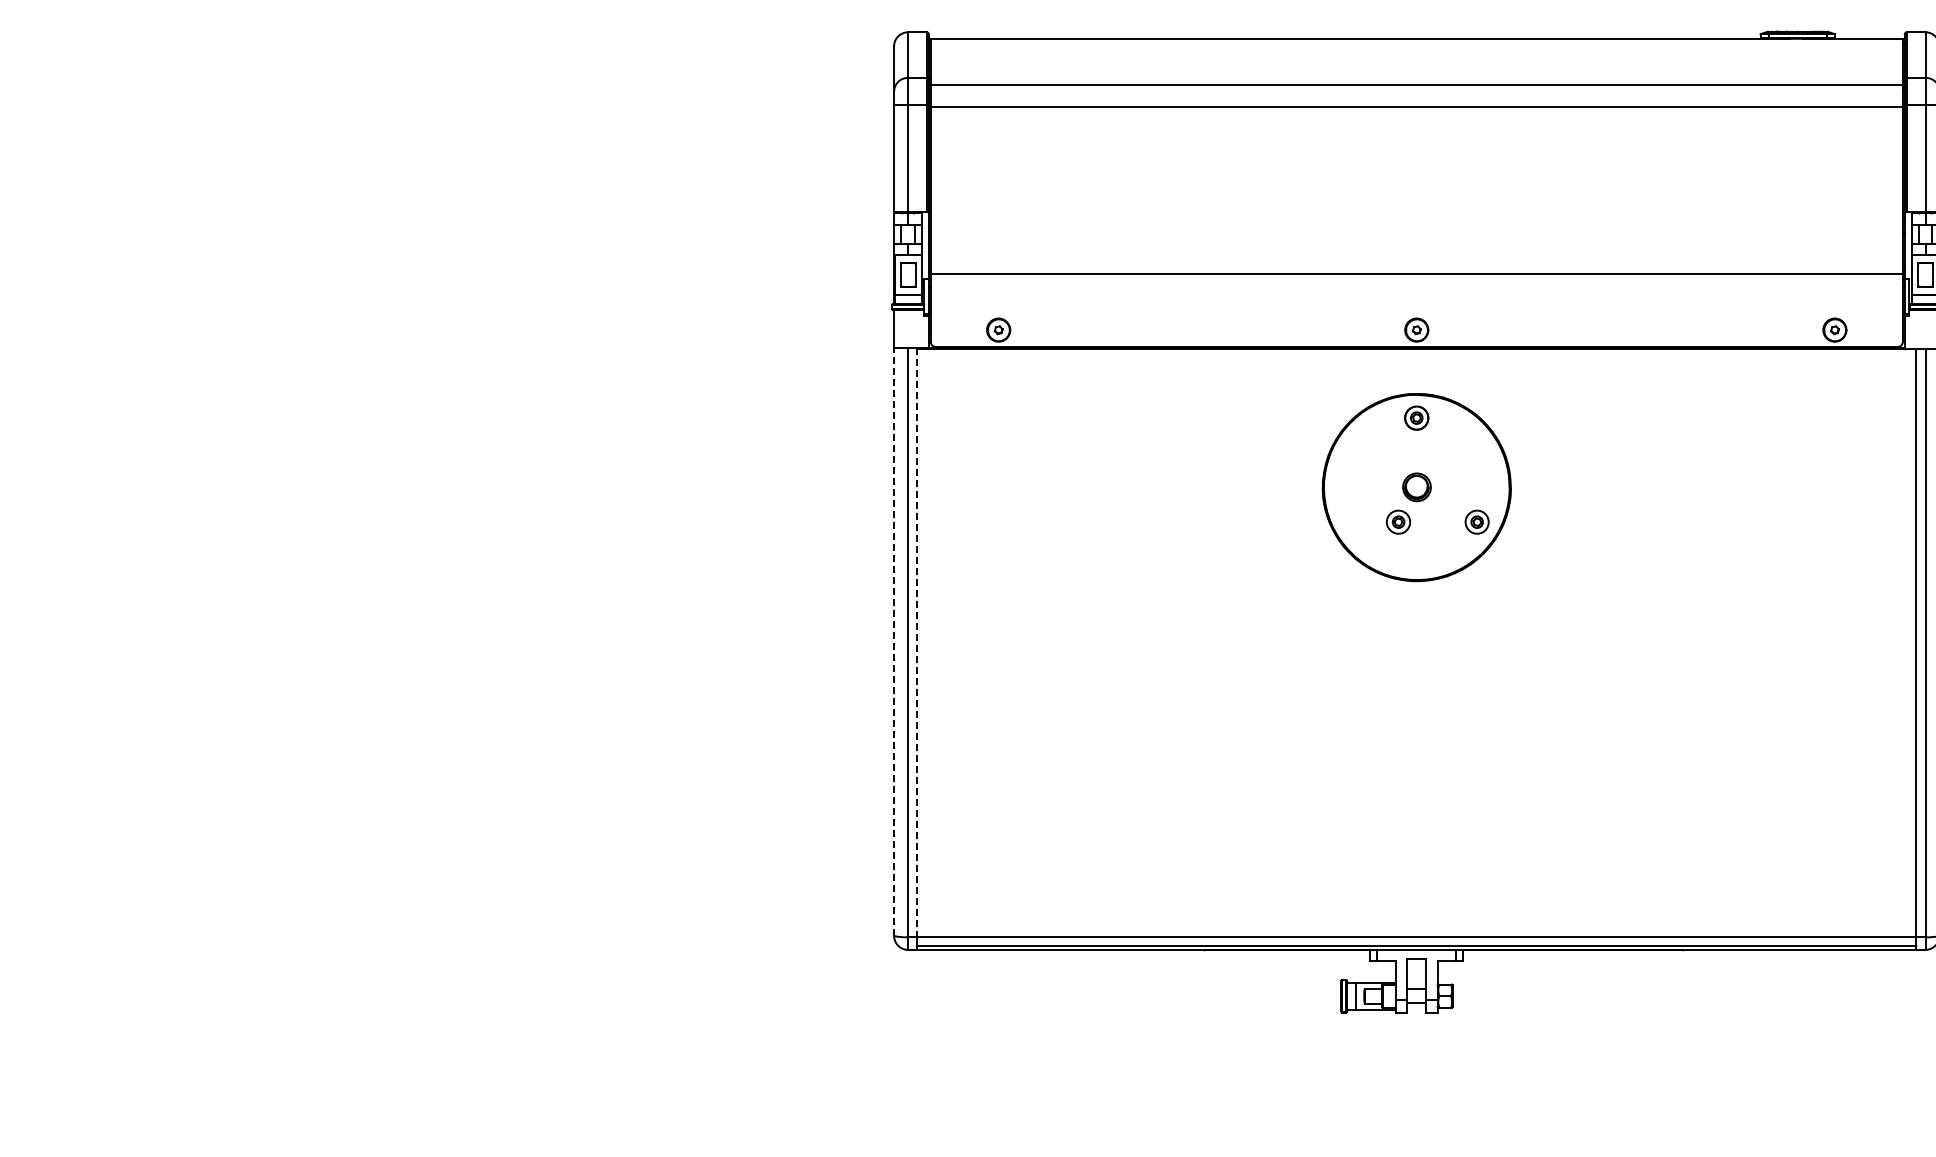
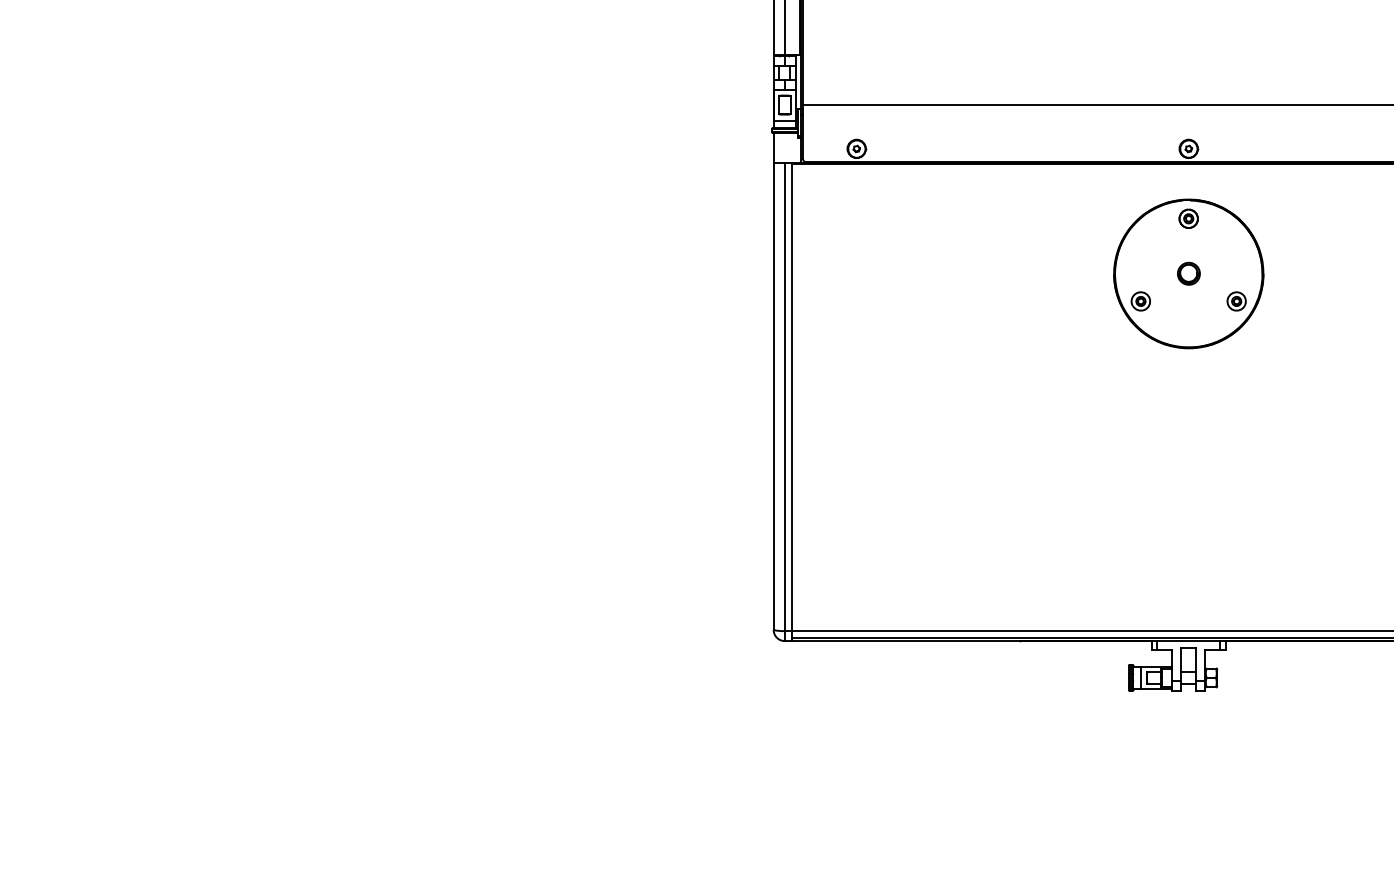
part: (1398, 521) -> (1140, 300), moved
line: (894, 642) -> (773, 396), dashed -> solid
line: (917, 643) -> (792, 397), dashed -> solid

